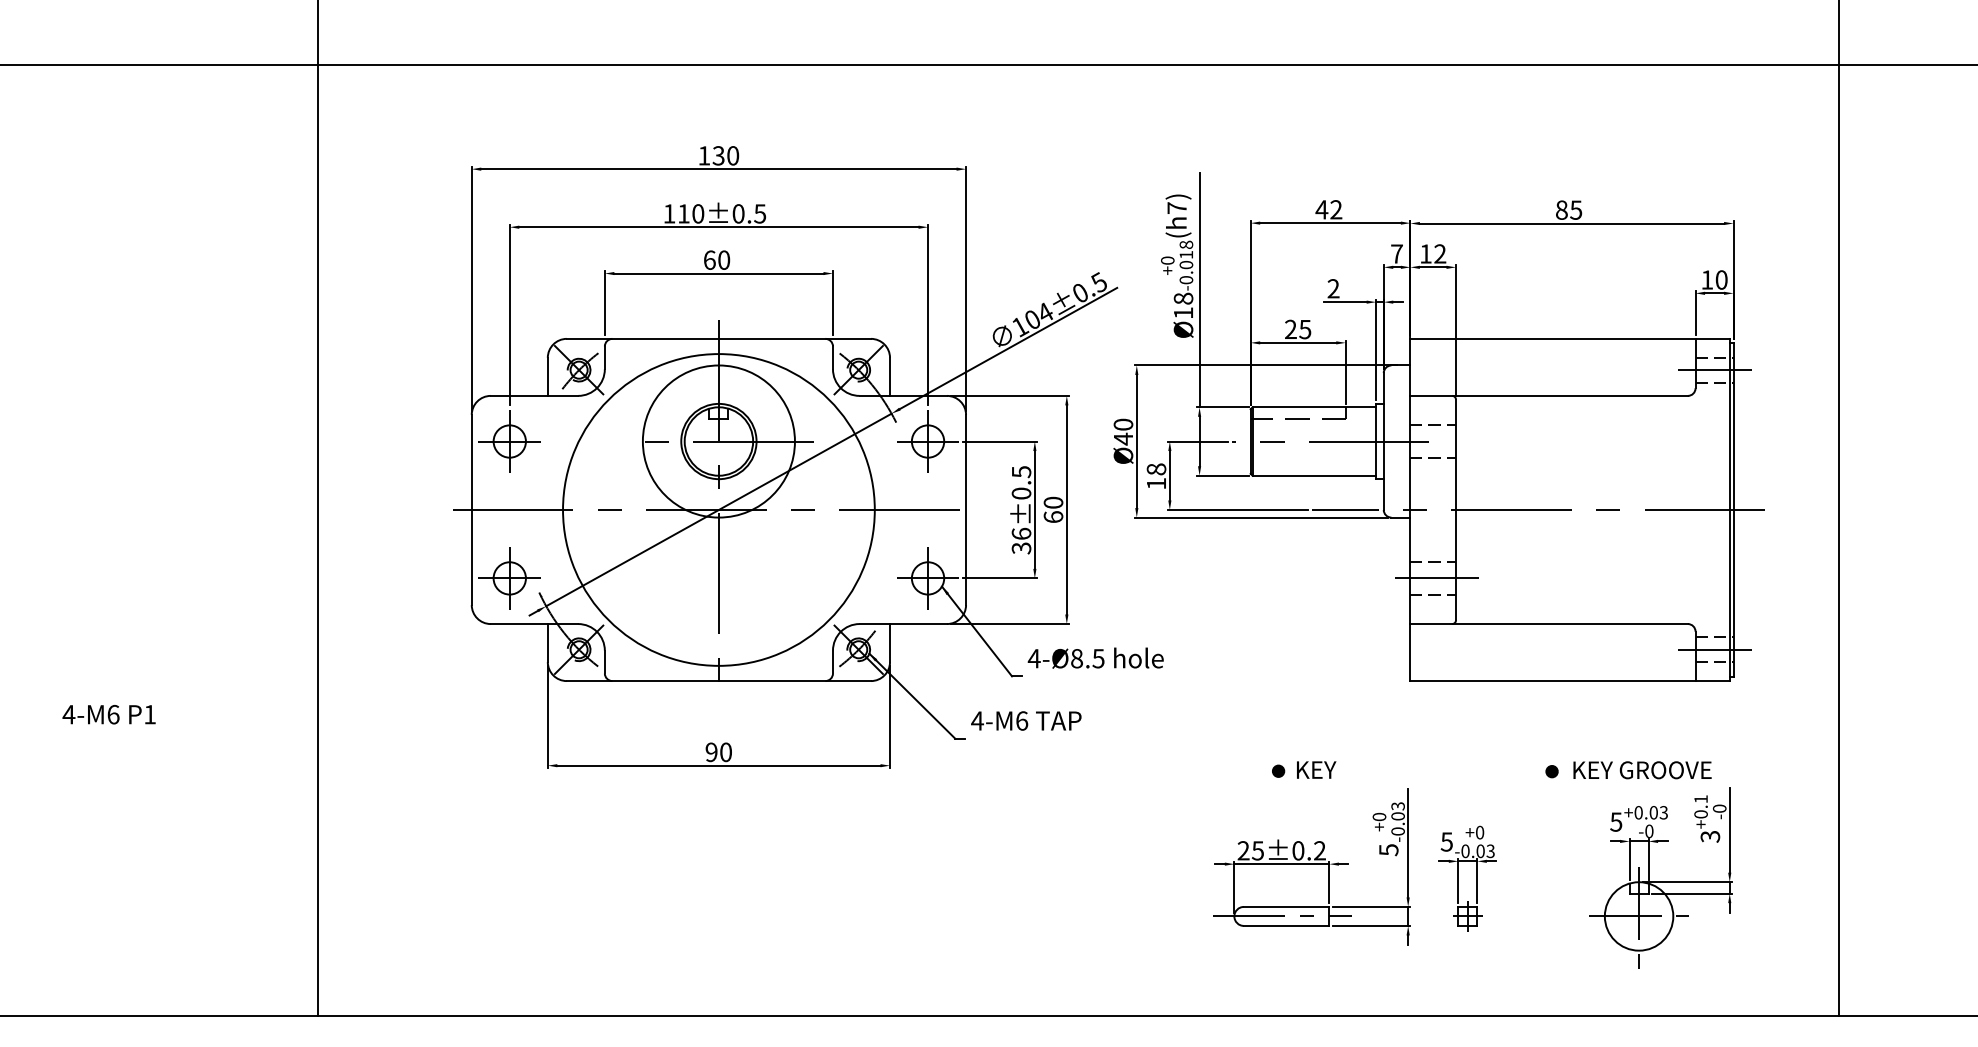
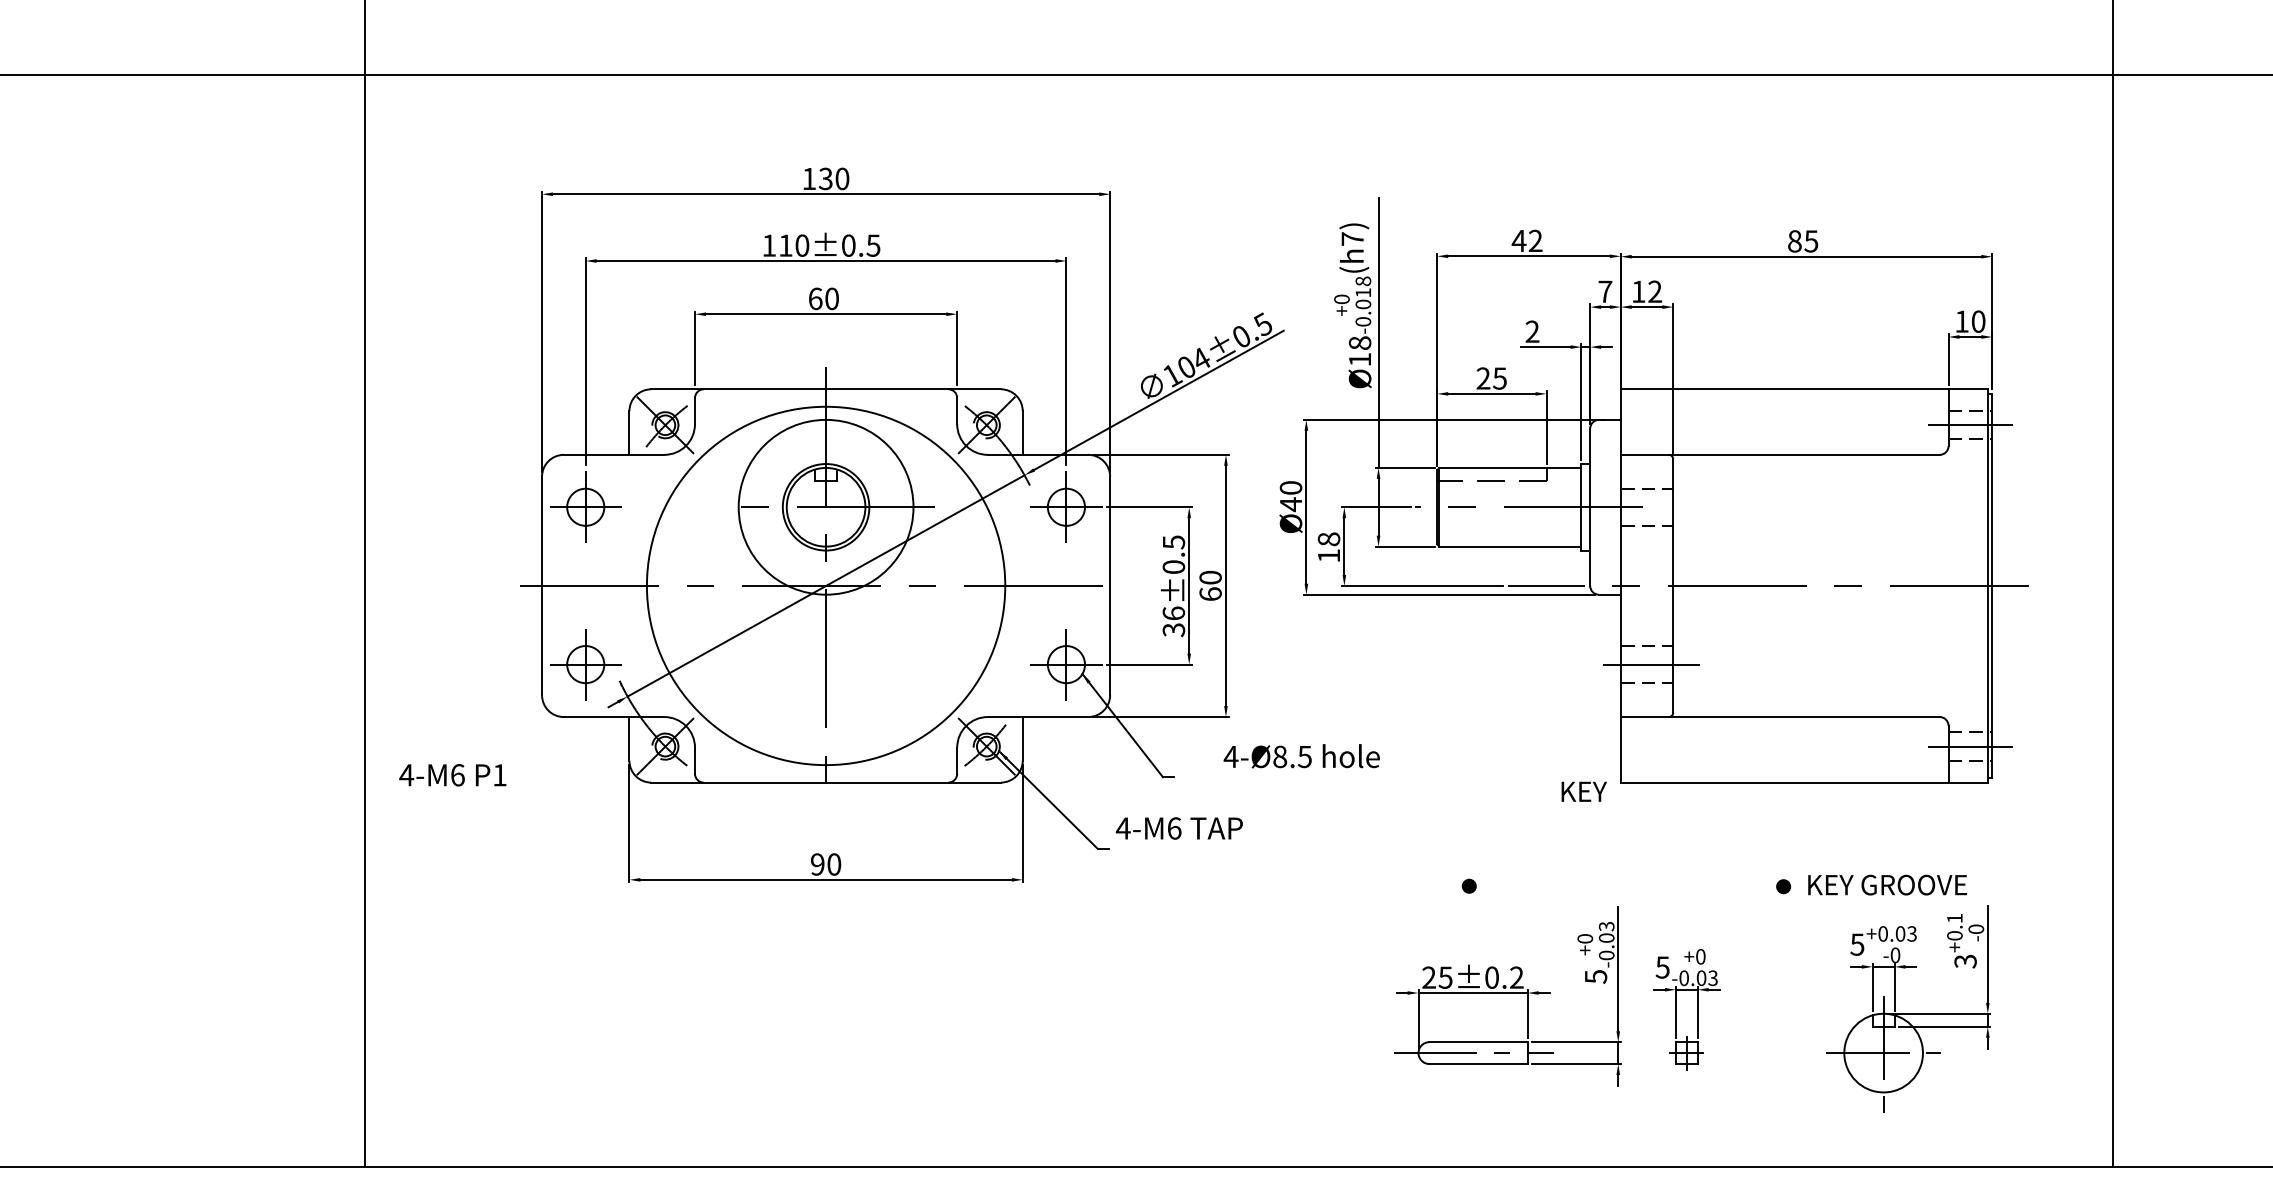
text: (1095, 657) -> (1301, 755), moved
text: (108, 714) -> (452, 775), moved
text: (1316, 769) -> (1584, 791), moved

